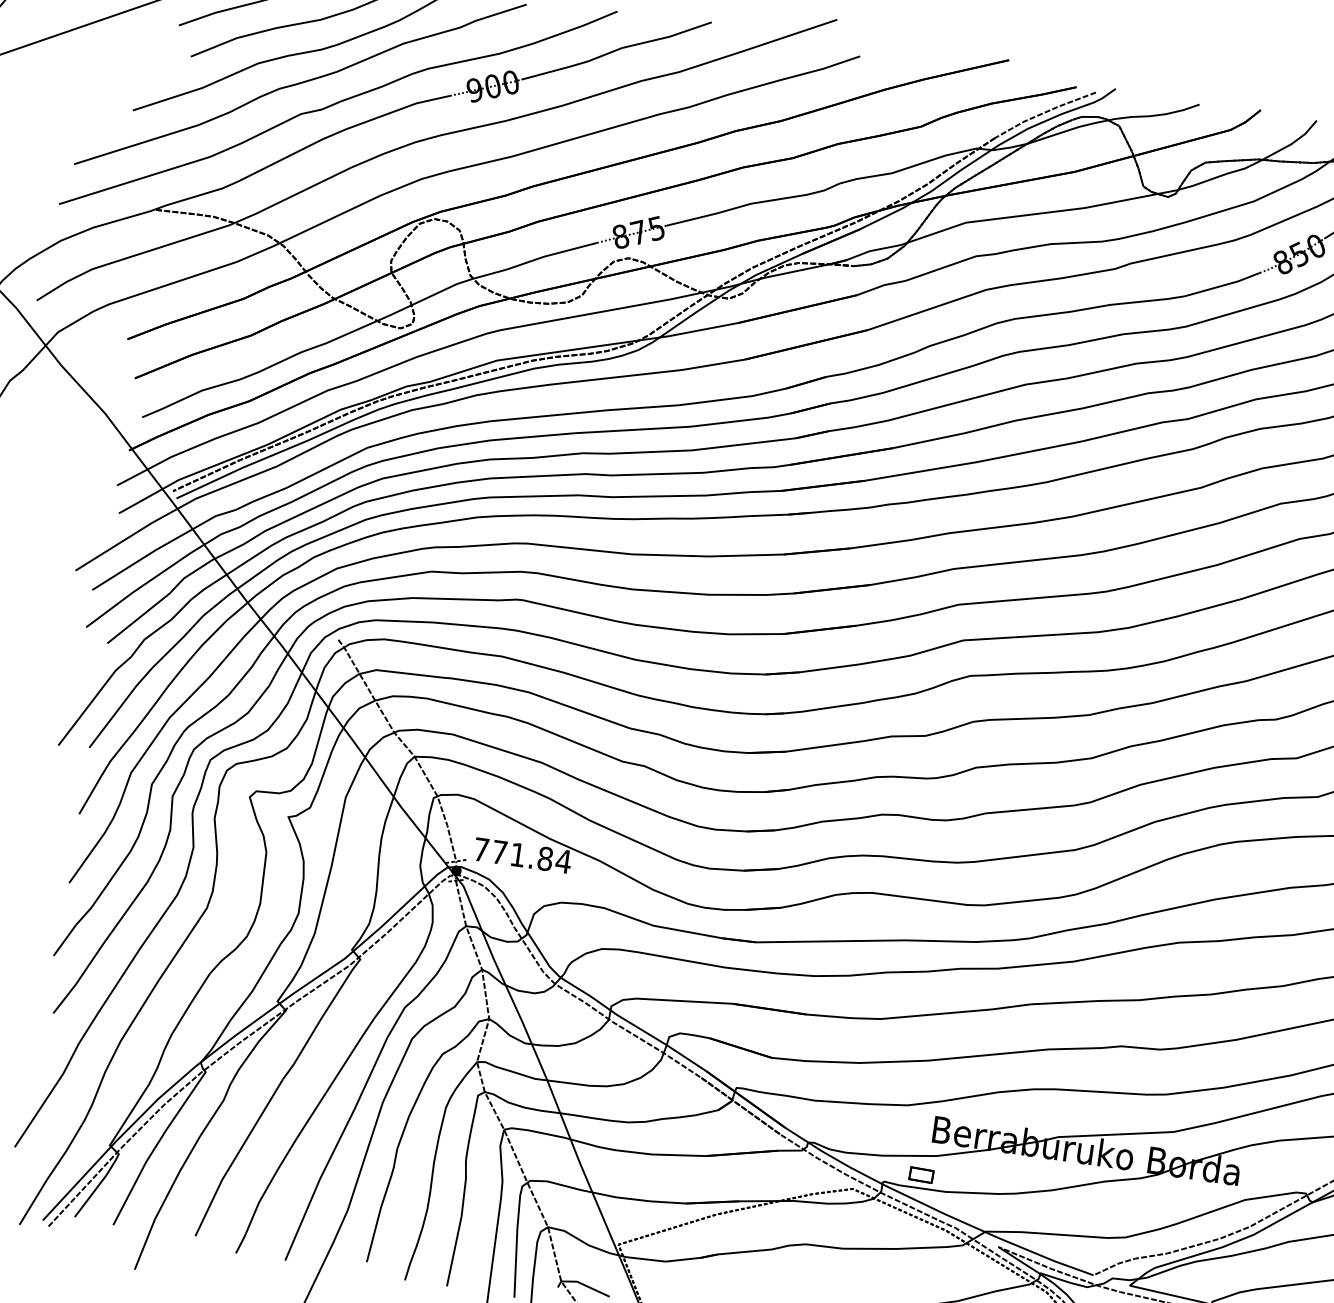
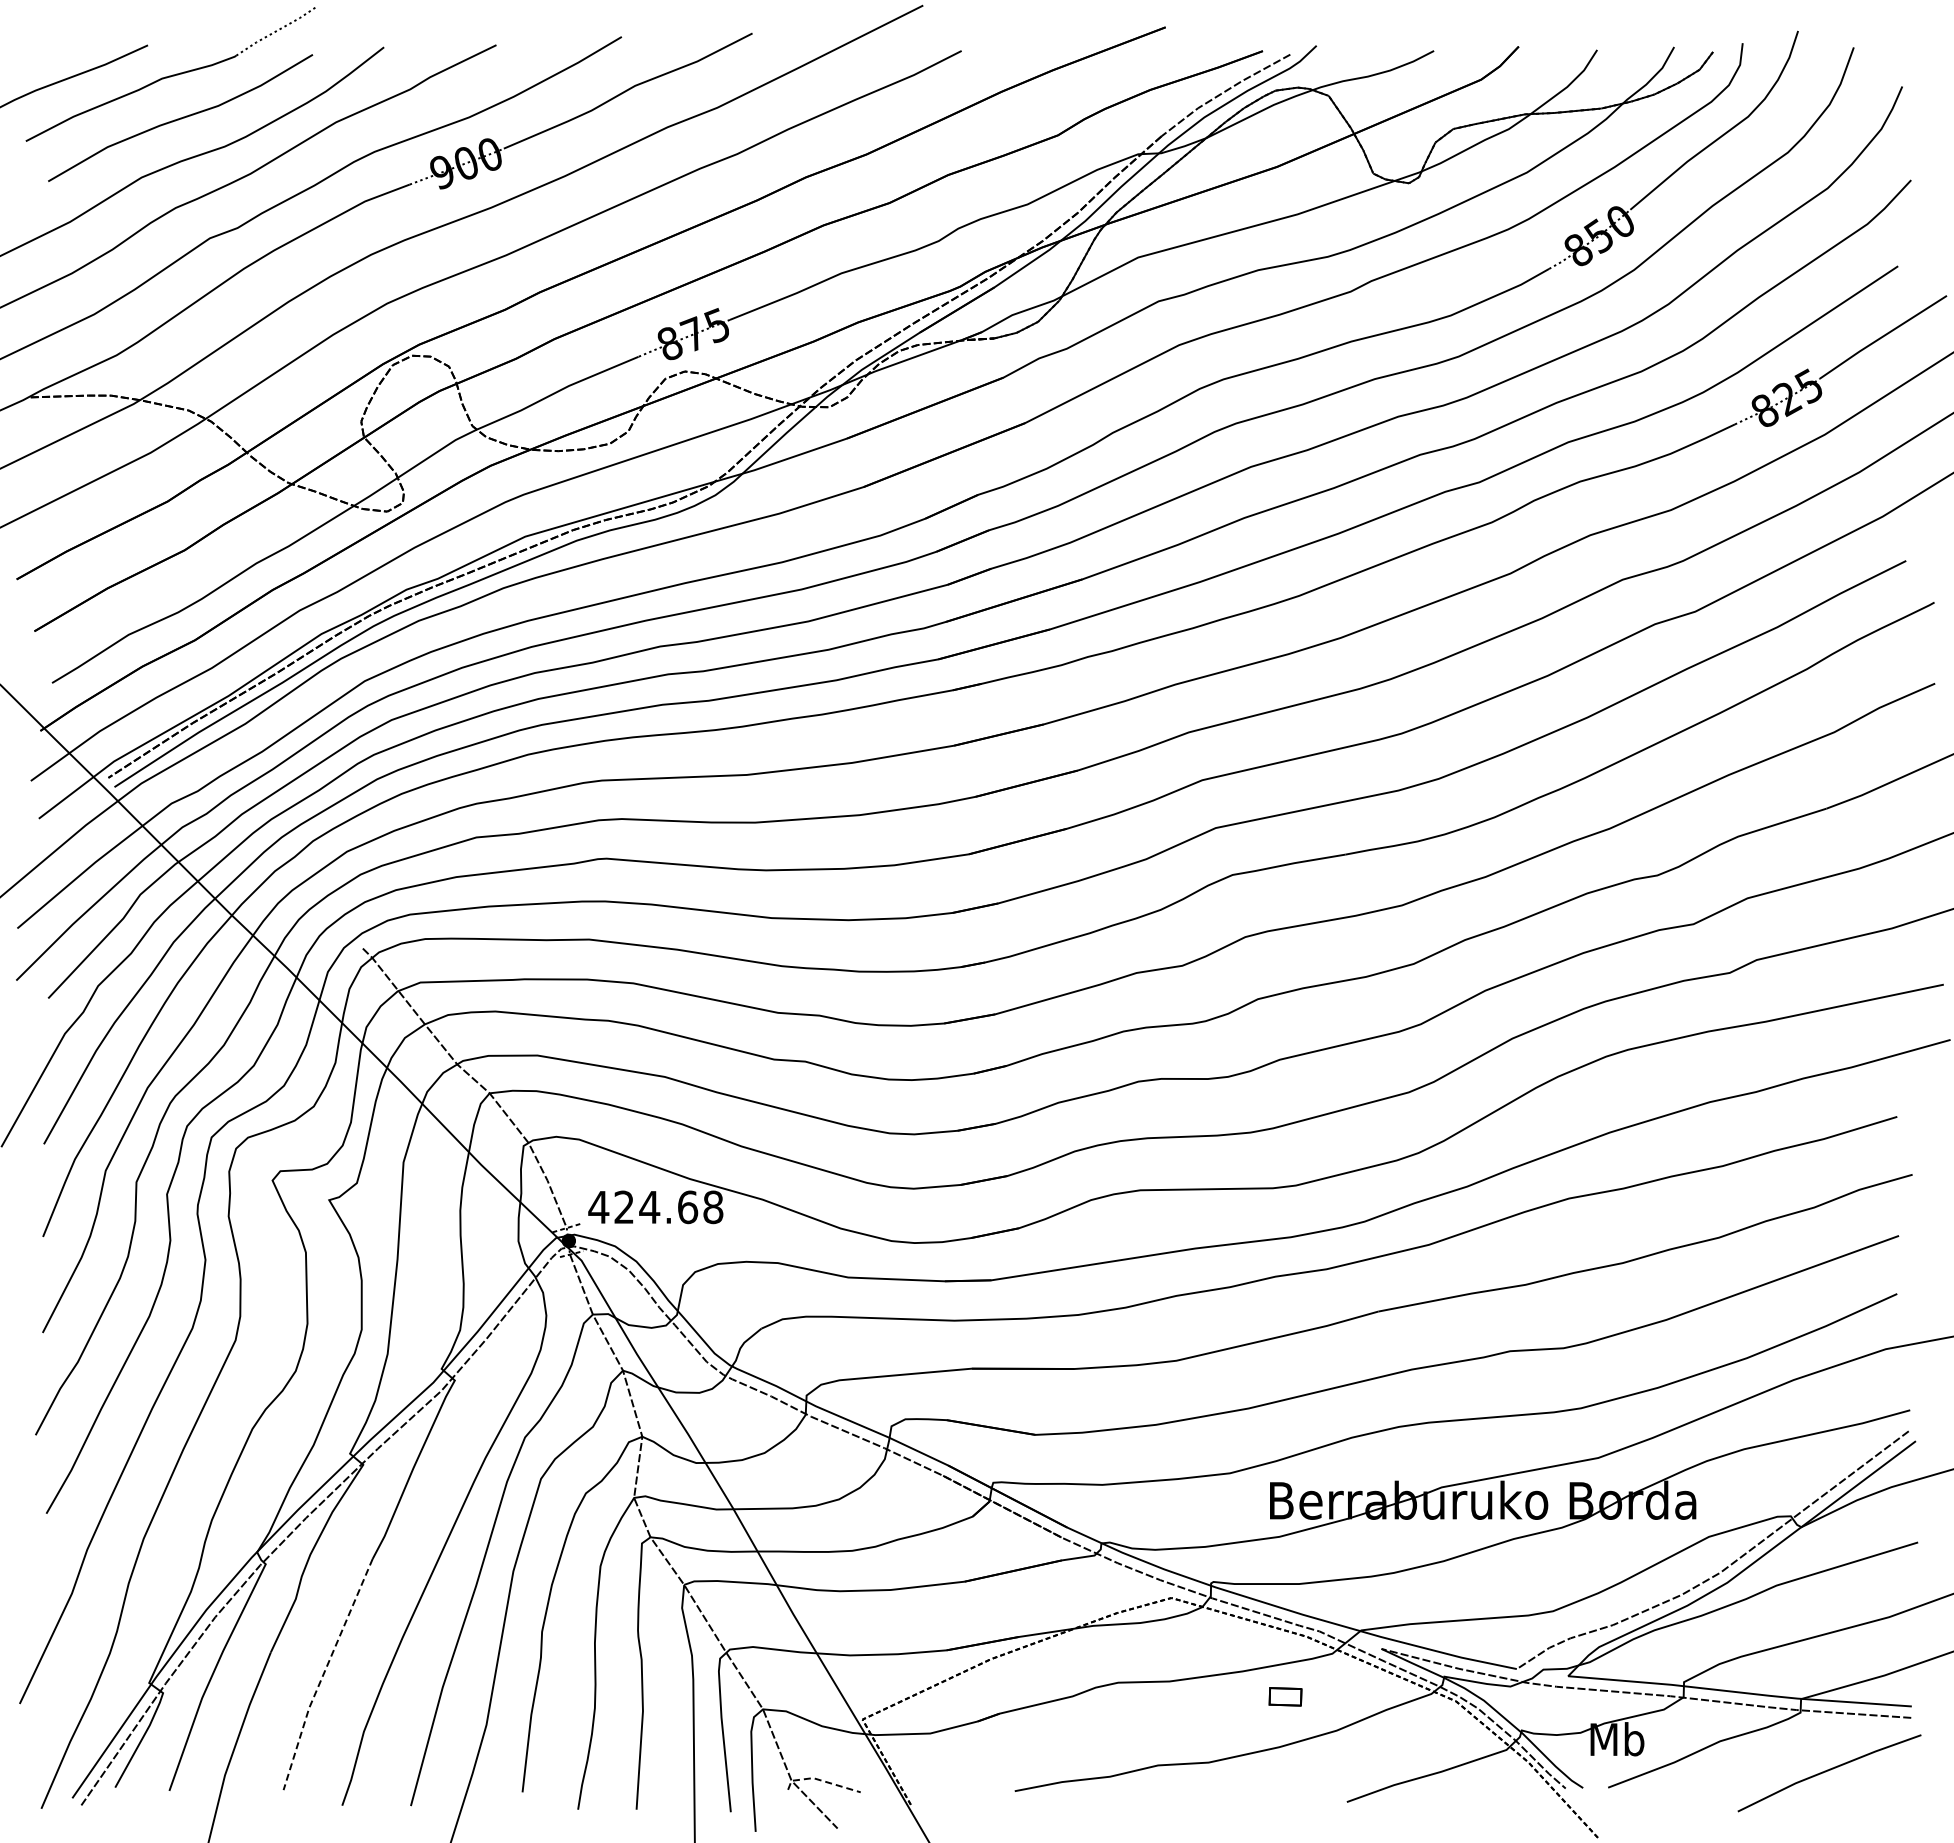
text: (522, 855) -> (655, 1207), 771.84 -> 424.68
line: (236, 1156) -> (323, 1673), solid -> dashed
part: (921, 1174) -> (1285, 1696), moved
line: (582, 1284) -> (820, 1780), solid -> dashed

